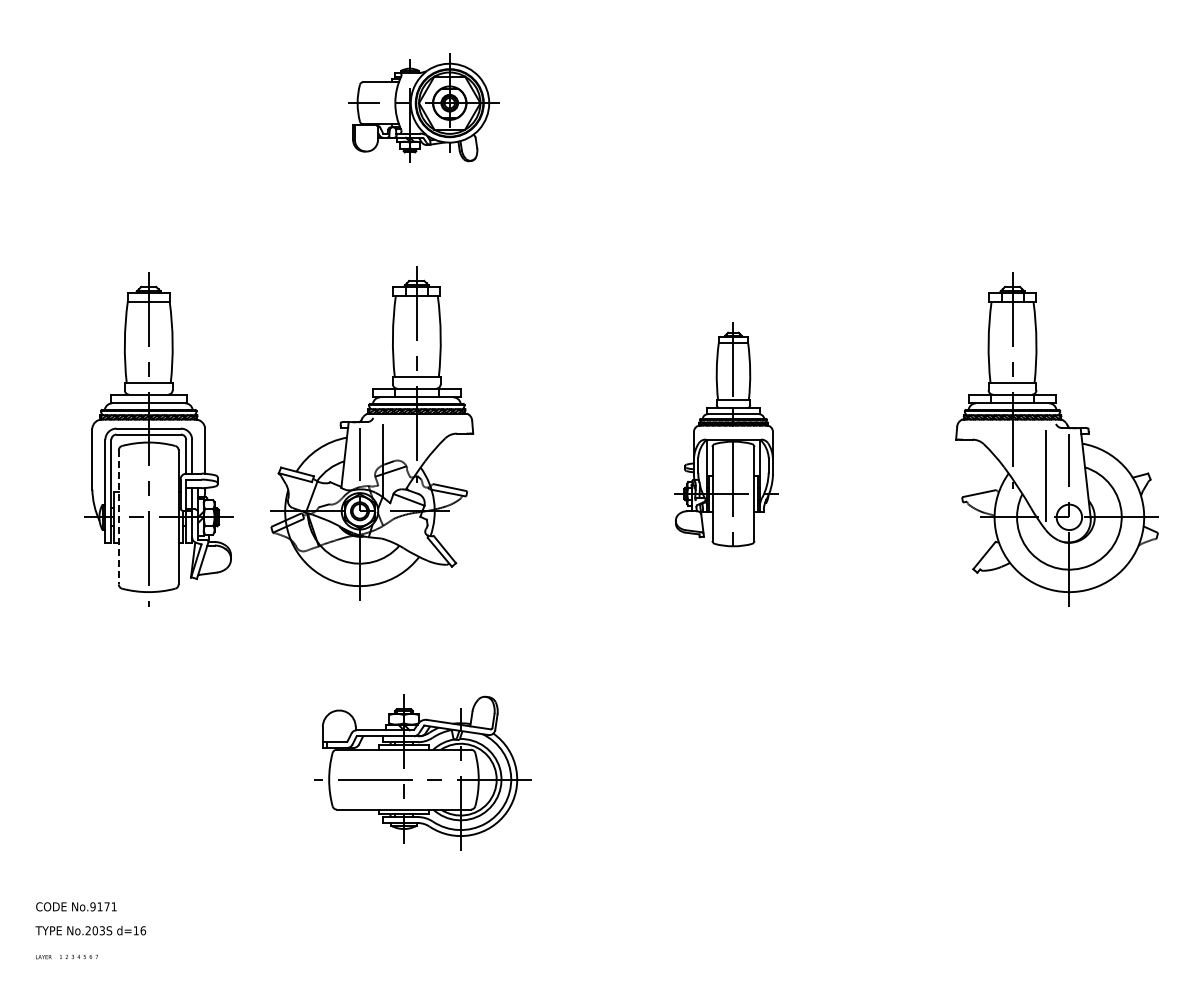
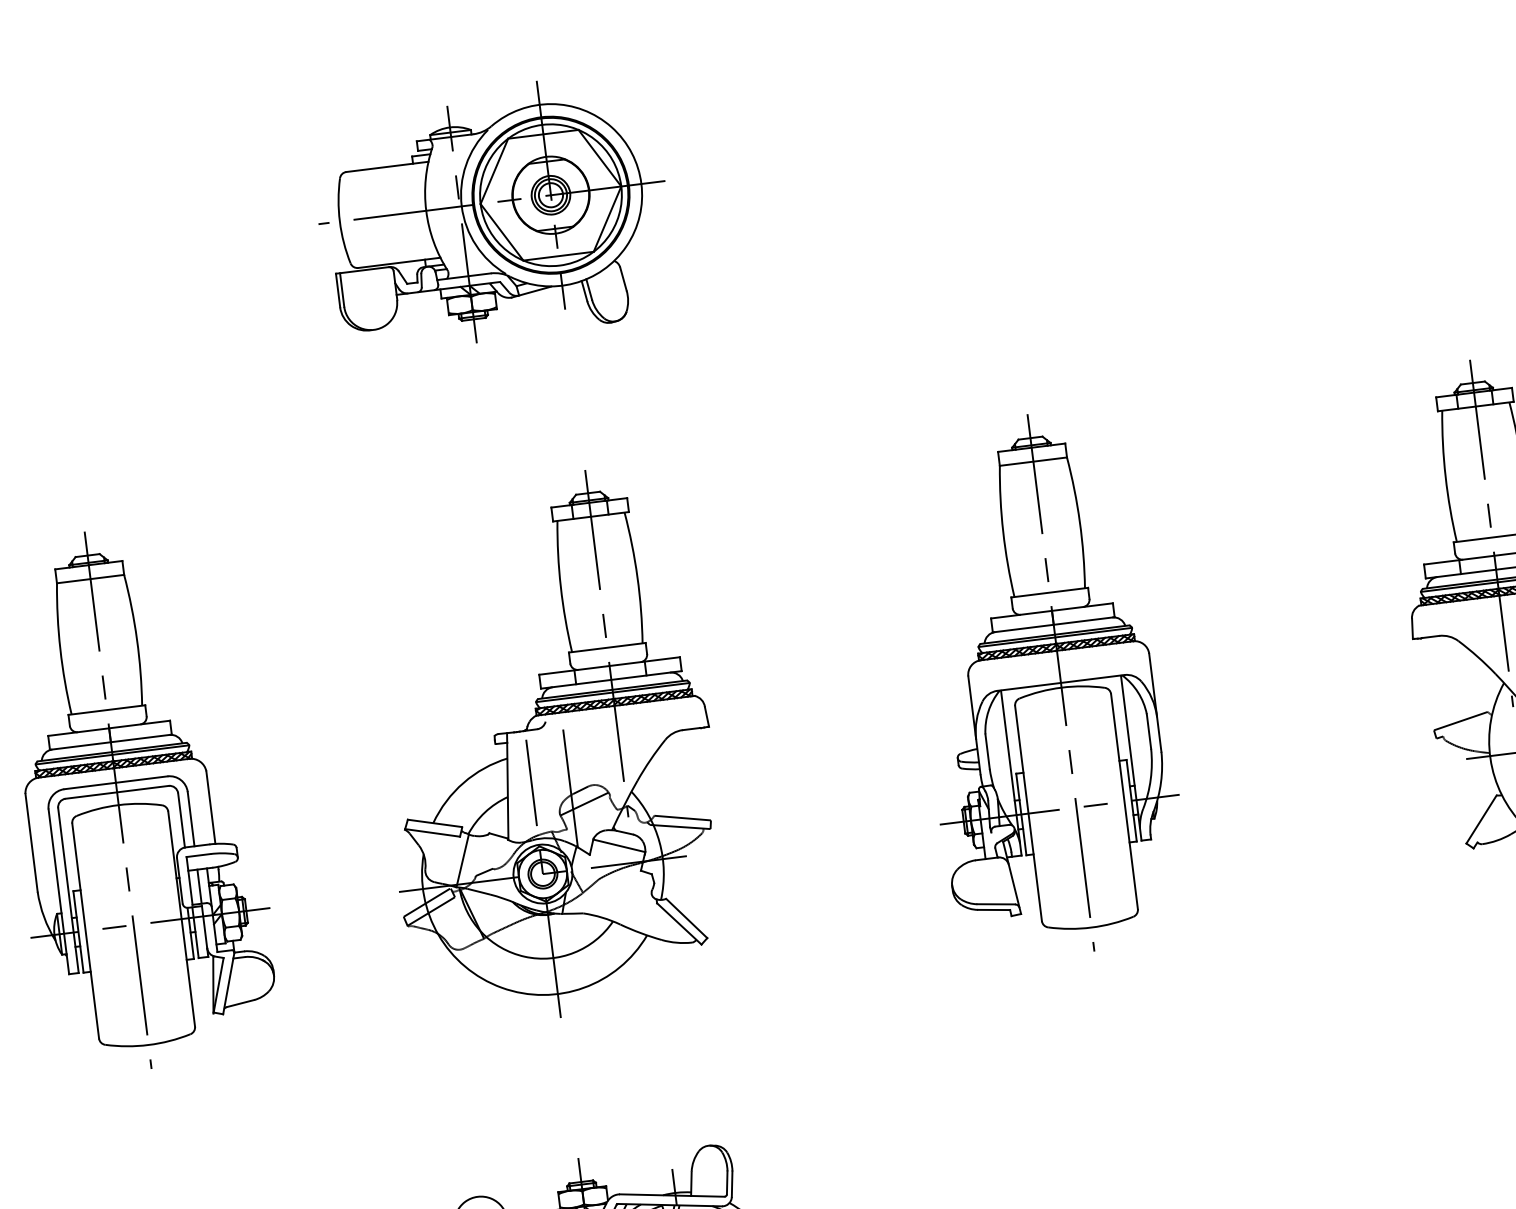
part: (423, 107) -> (492, 212), size x1.43
part: (372, 433) -> (547, 746), moved
part: (725, 439) -> (1043, 685), size x1.43
line: (118, 517) -> (85, 931), dashed -> solid

